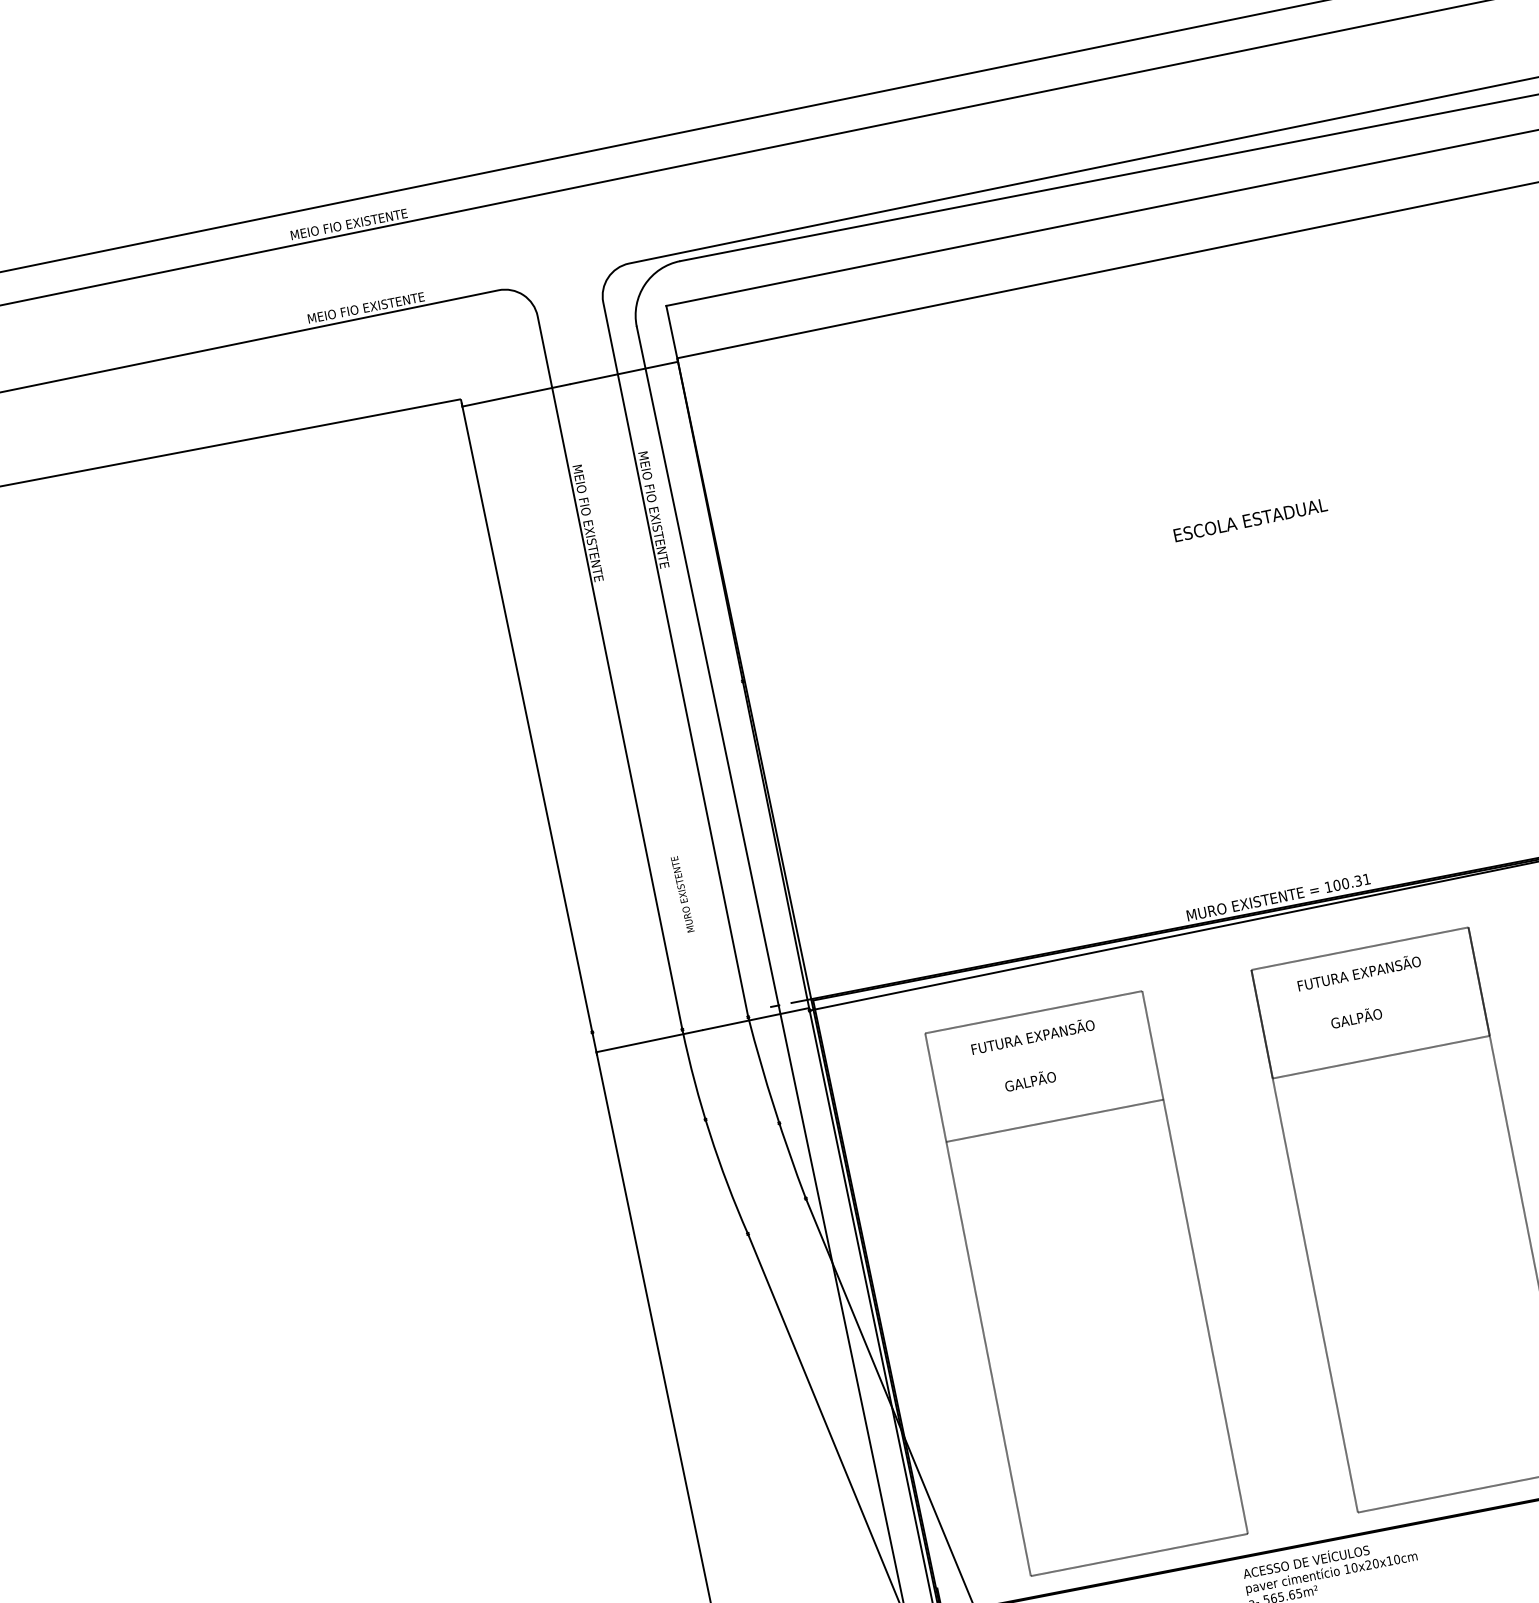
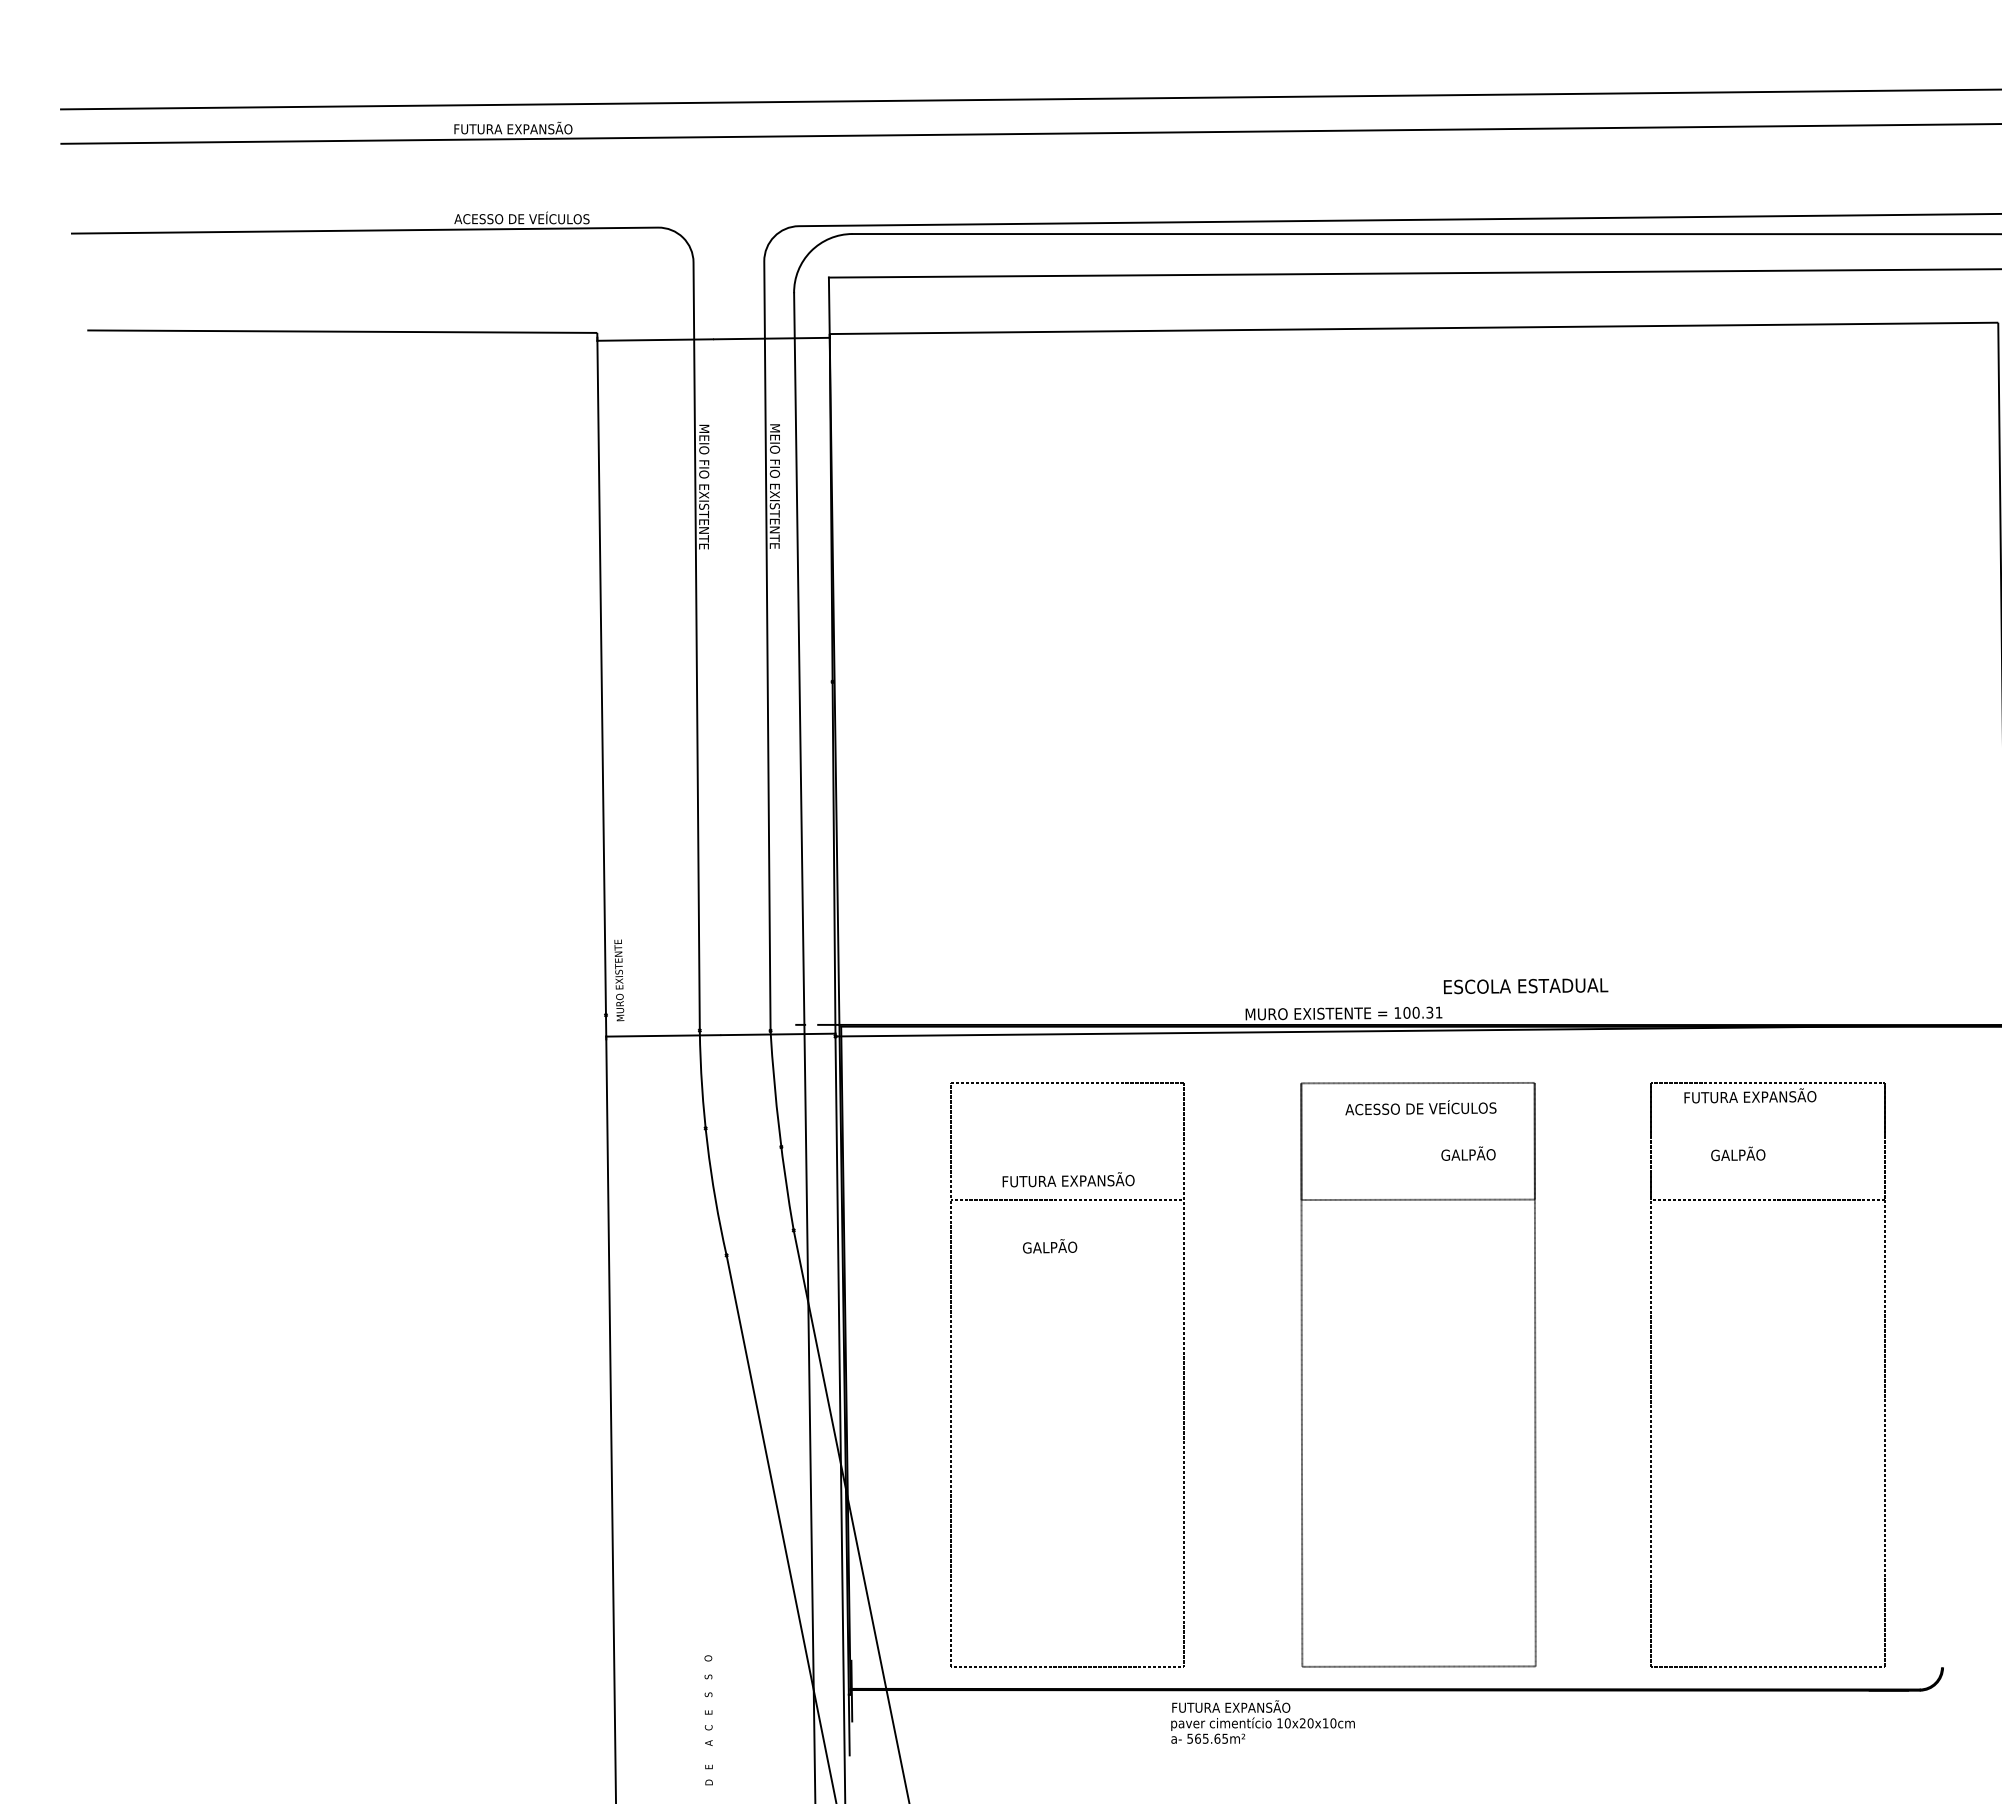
text: (348, 222) -> (516, 127), MEIO FIO EXISTENTE -> FUTURA EXPANSÃO
text: (369, 305) -> (521, 217), MEIO FIO EXISTENTE -> ACESSO DE VEÍCULOS
text: (1250, 520) -> (1525, 986), moved
text: (682, 894) -> (619, 980), moved
text: (1366, 970) -> (1420, 1107), FUTURA EXPANSÃO -> ACESSO DE VEÍCULOS
text: (1356, 1017) -> (1468, 1153), moved
text: (1032, 1035) -> (1068, 1179), moved
text: (1030, 1080) -> (1050, 1246), moved
text: (1305, 1561) -> (1238, 1706), ACESSO DE VEÍCULOS -> FUTURA EXPANSÃO

